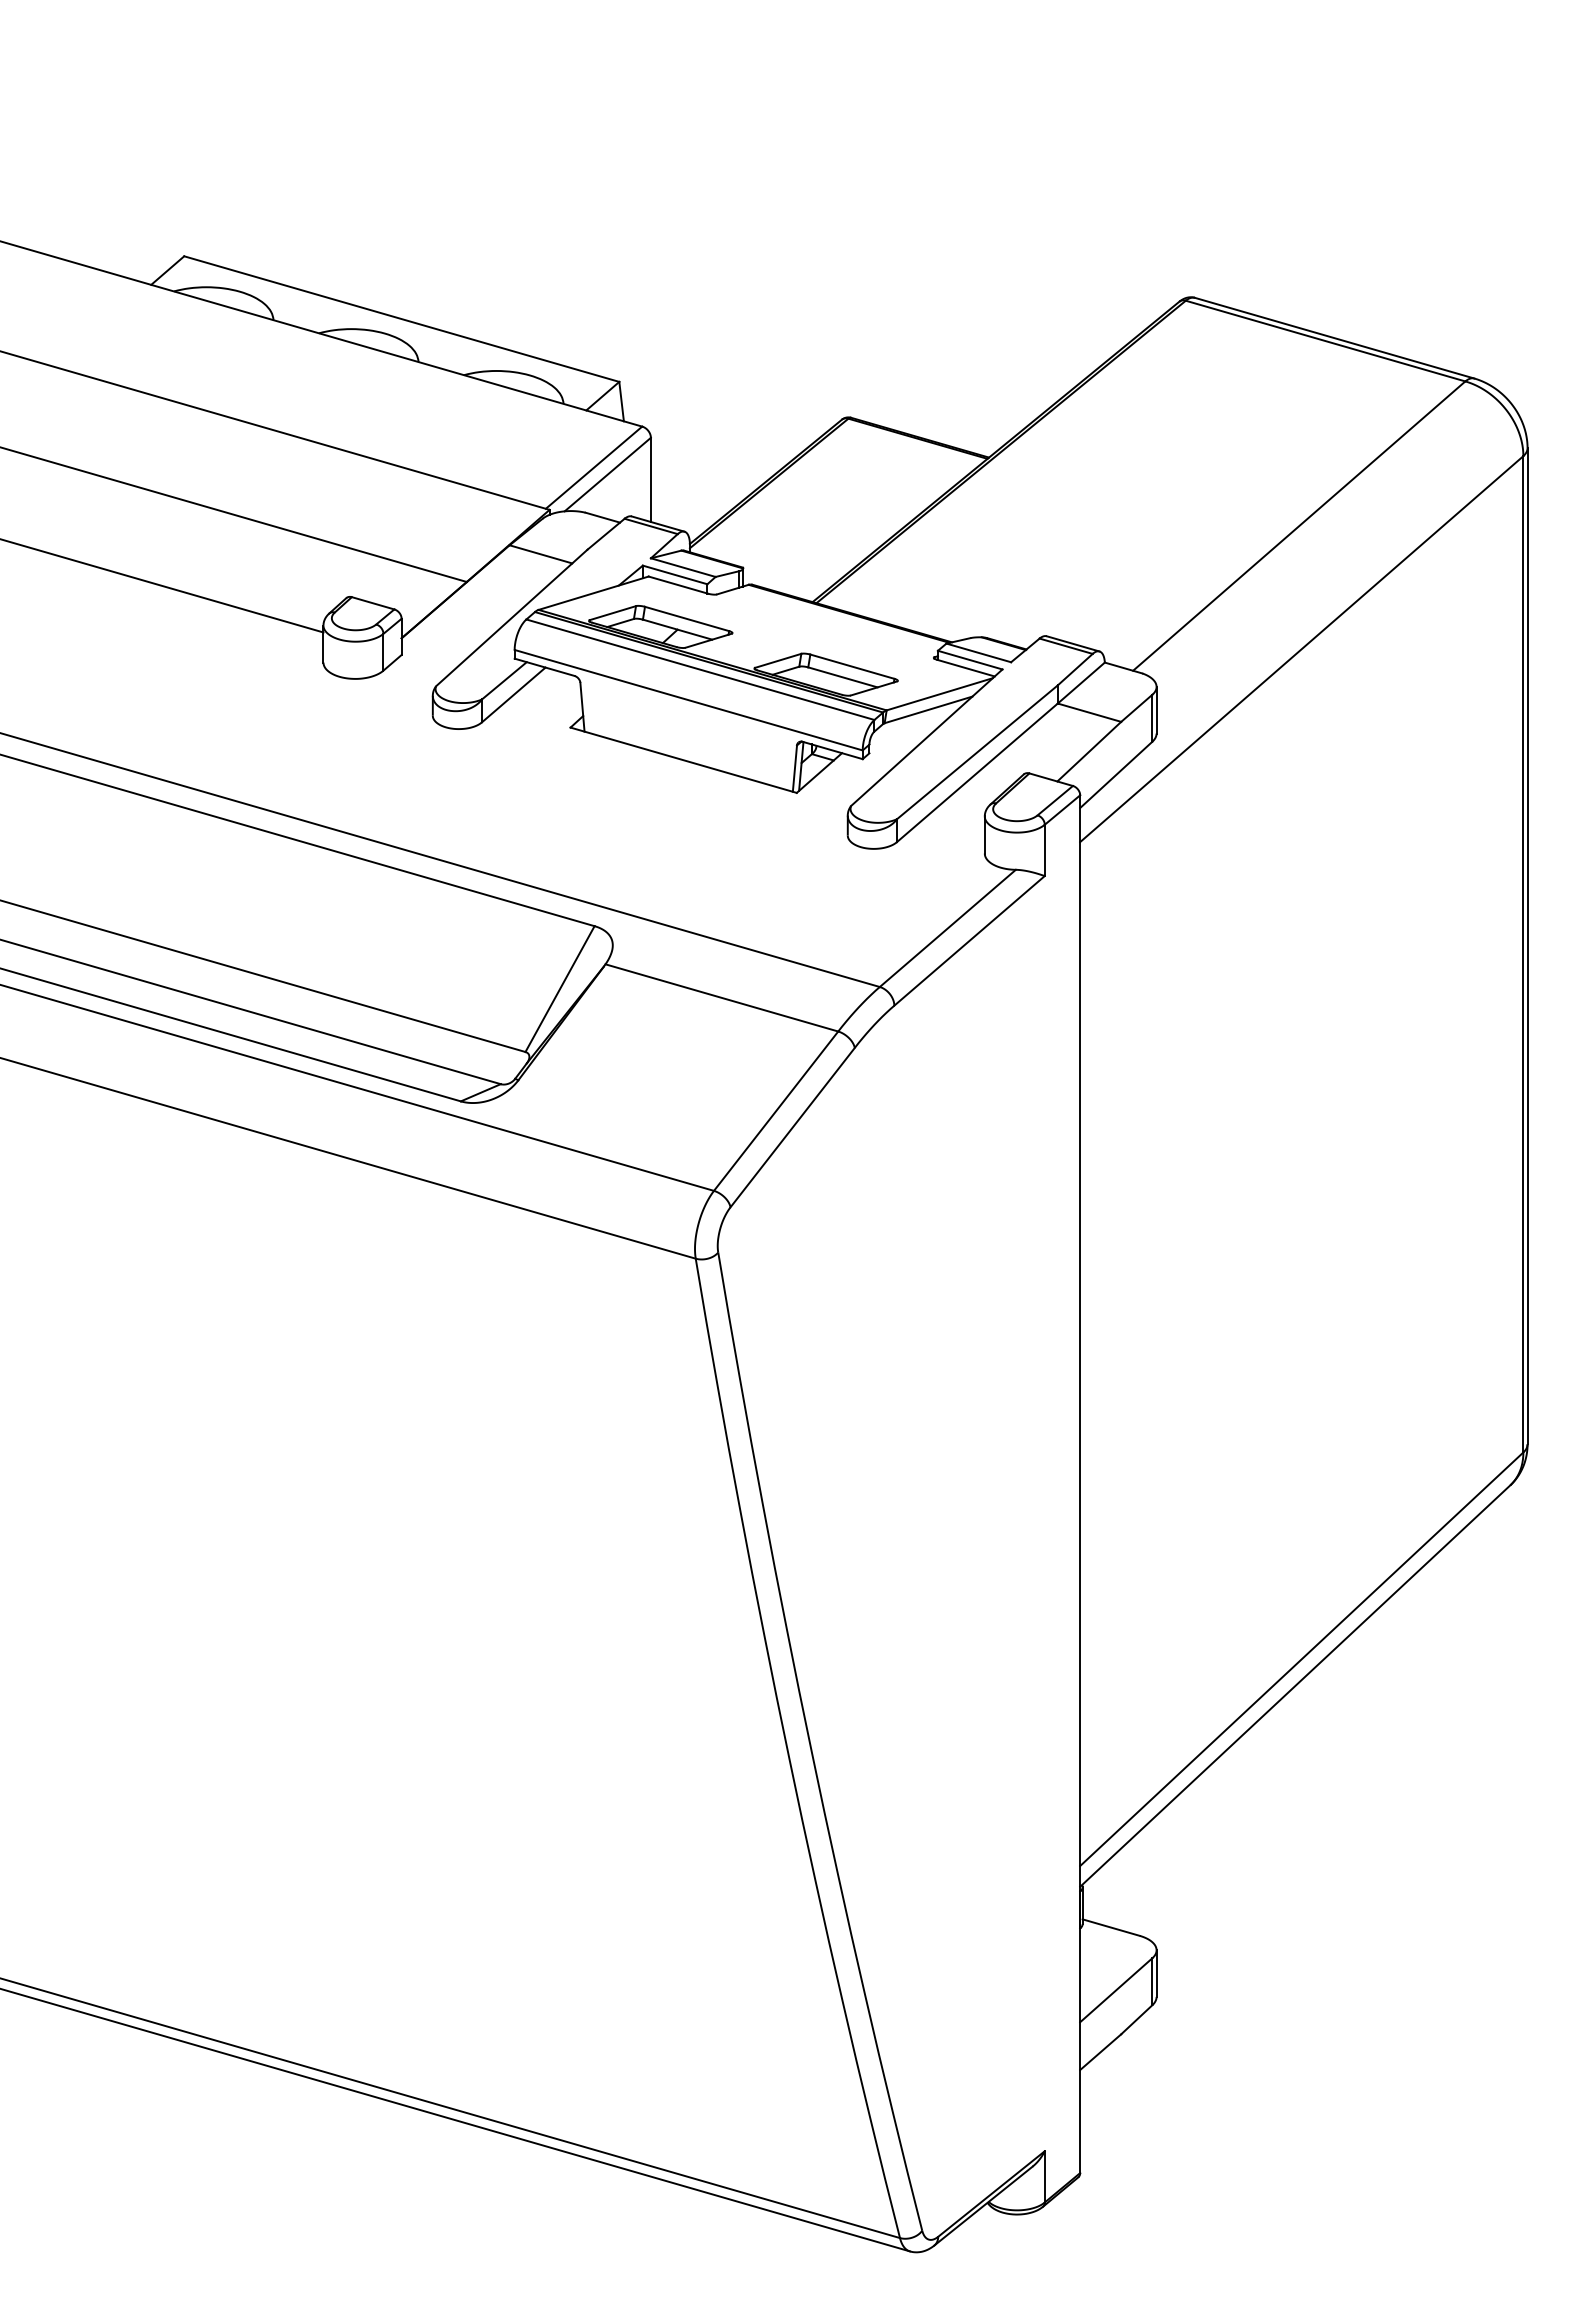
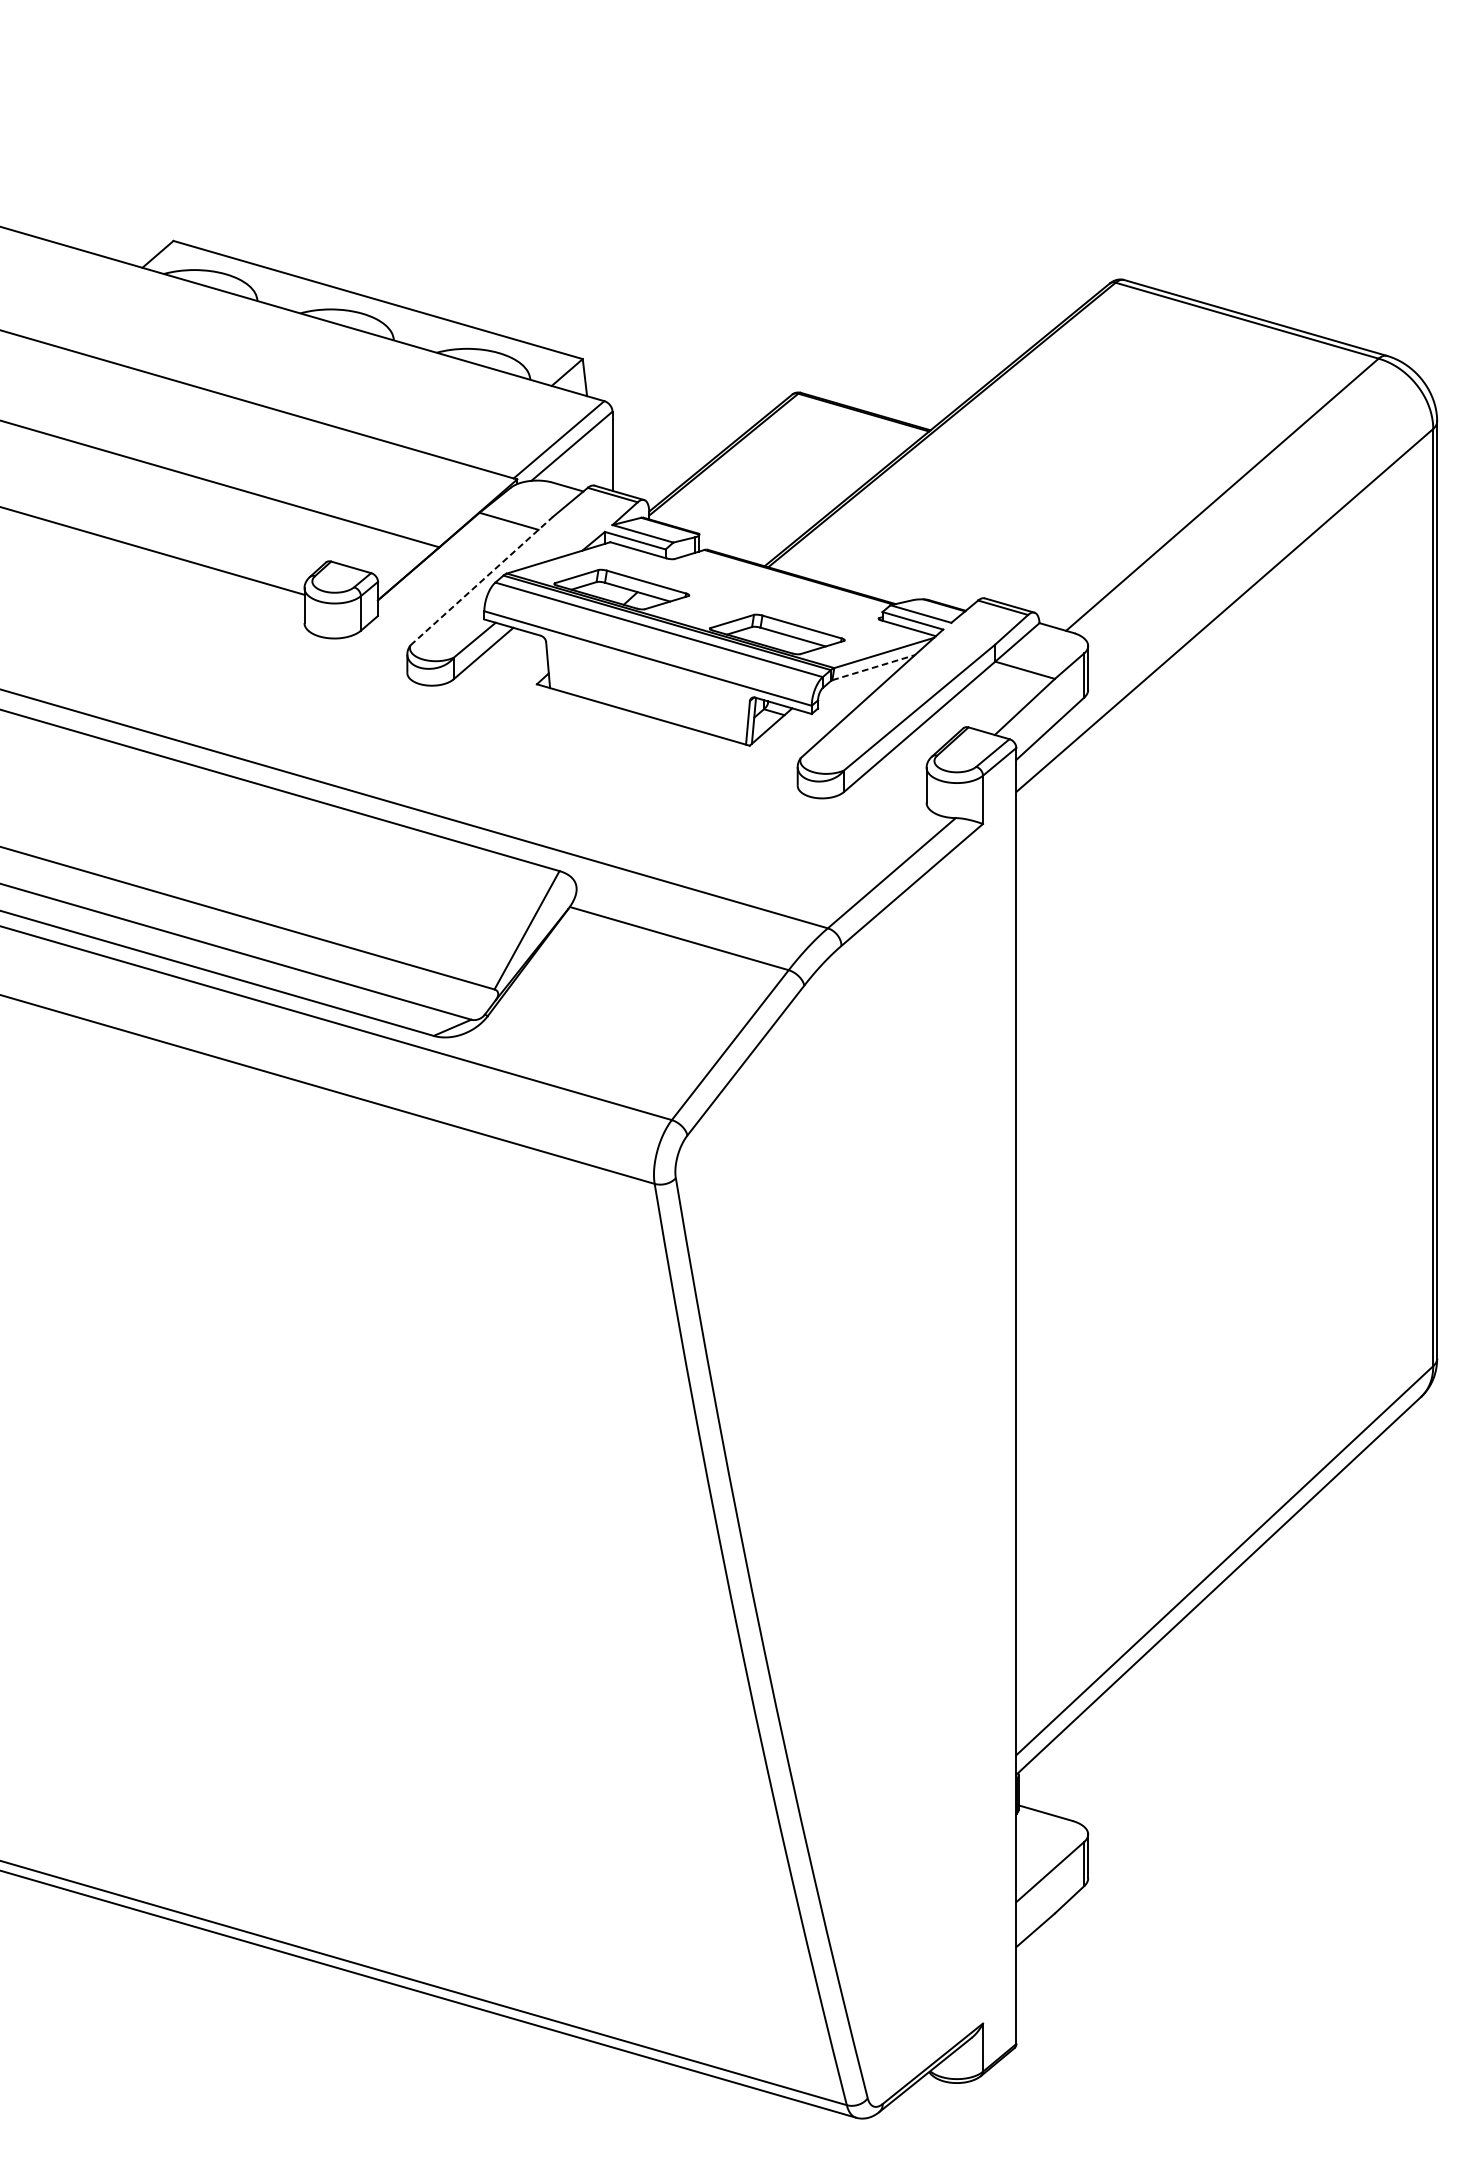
line: (511, 617) -> (481, 580), solid -> dashed
line: (928, 709) -> (873, 667), solid -> dashed

